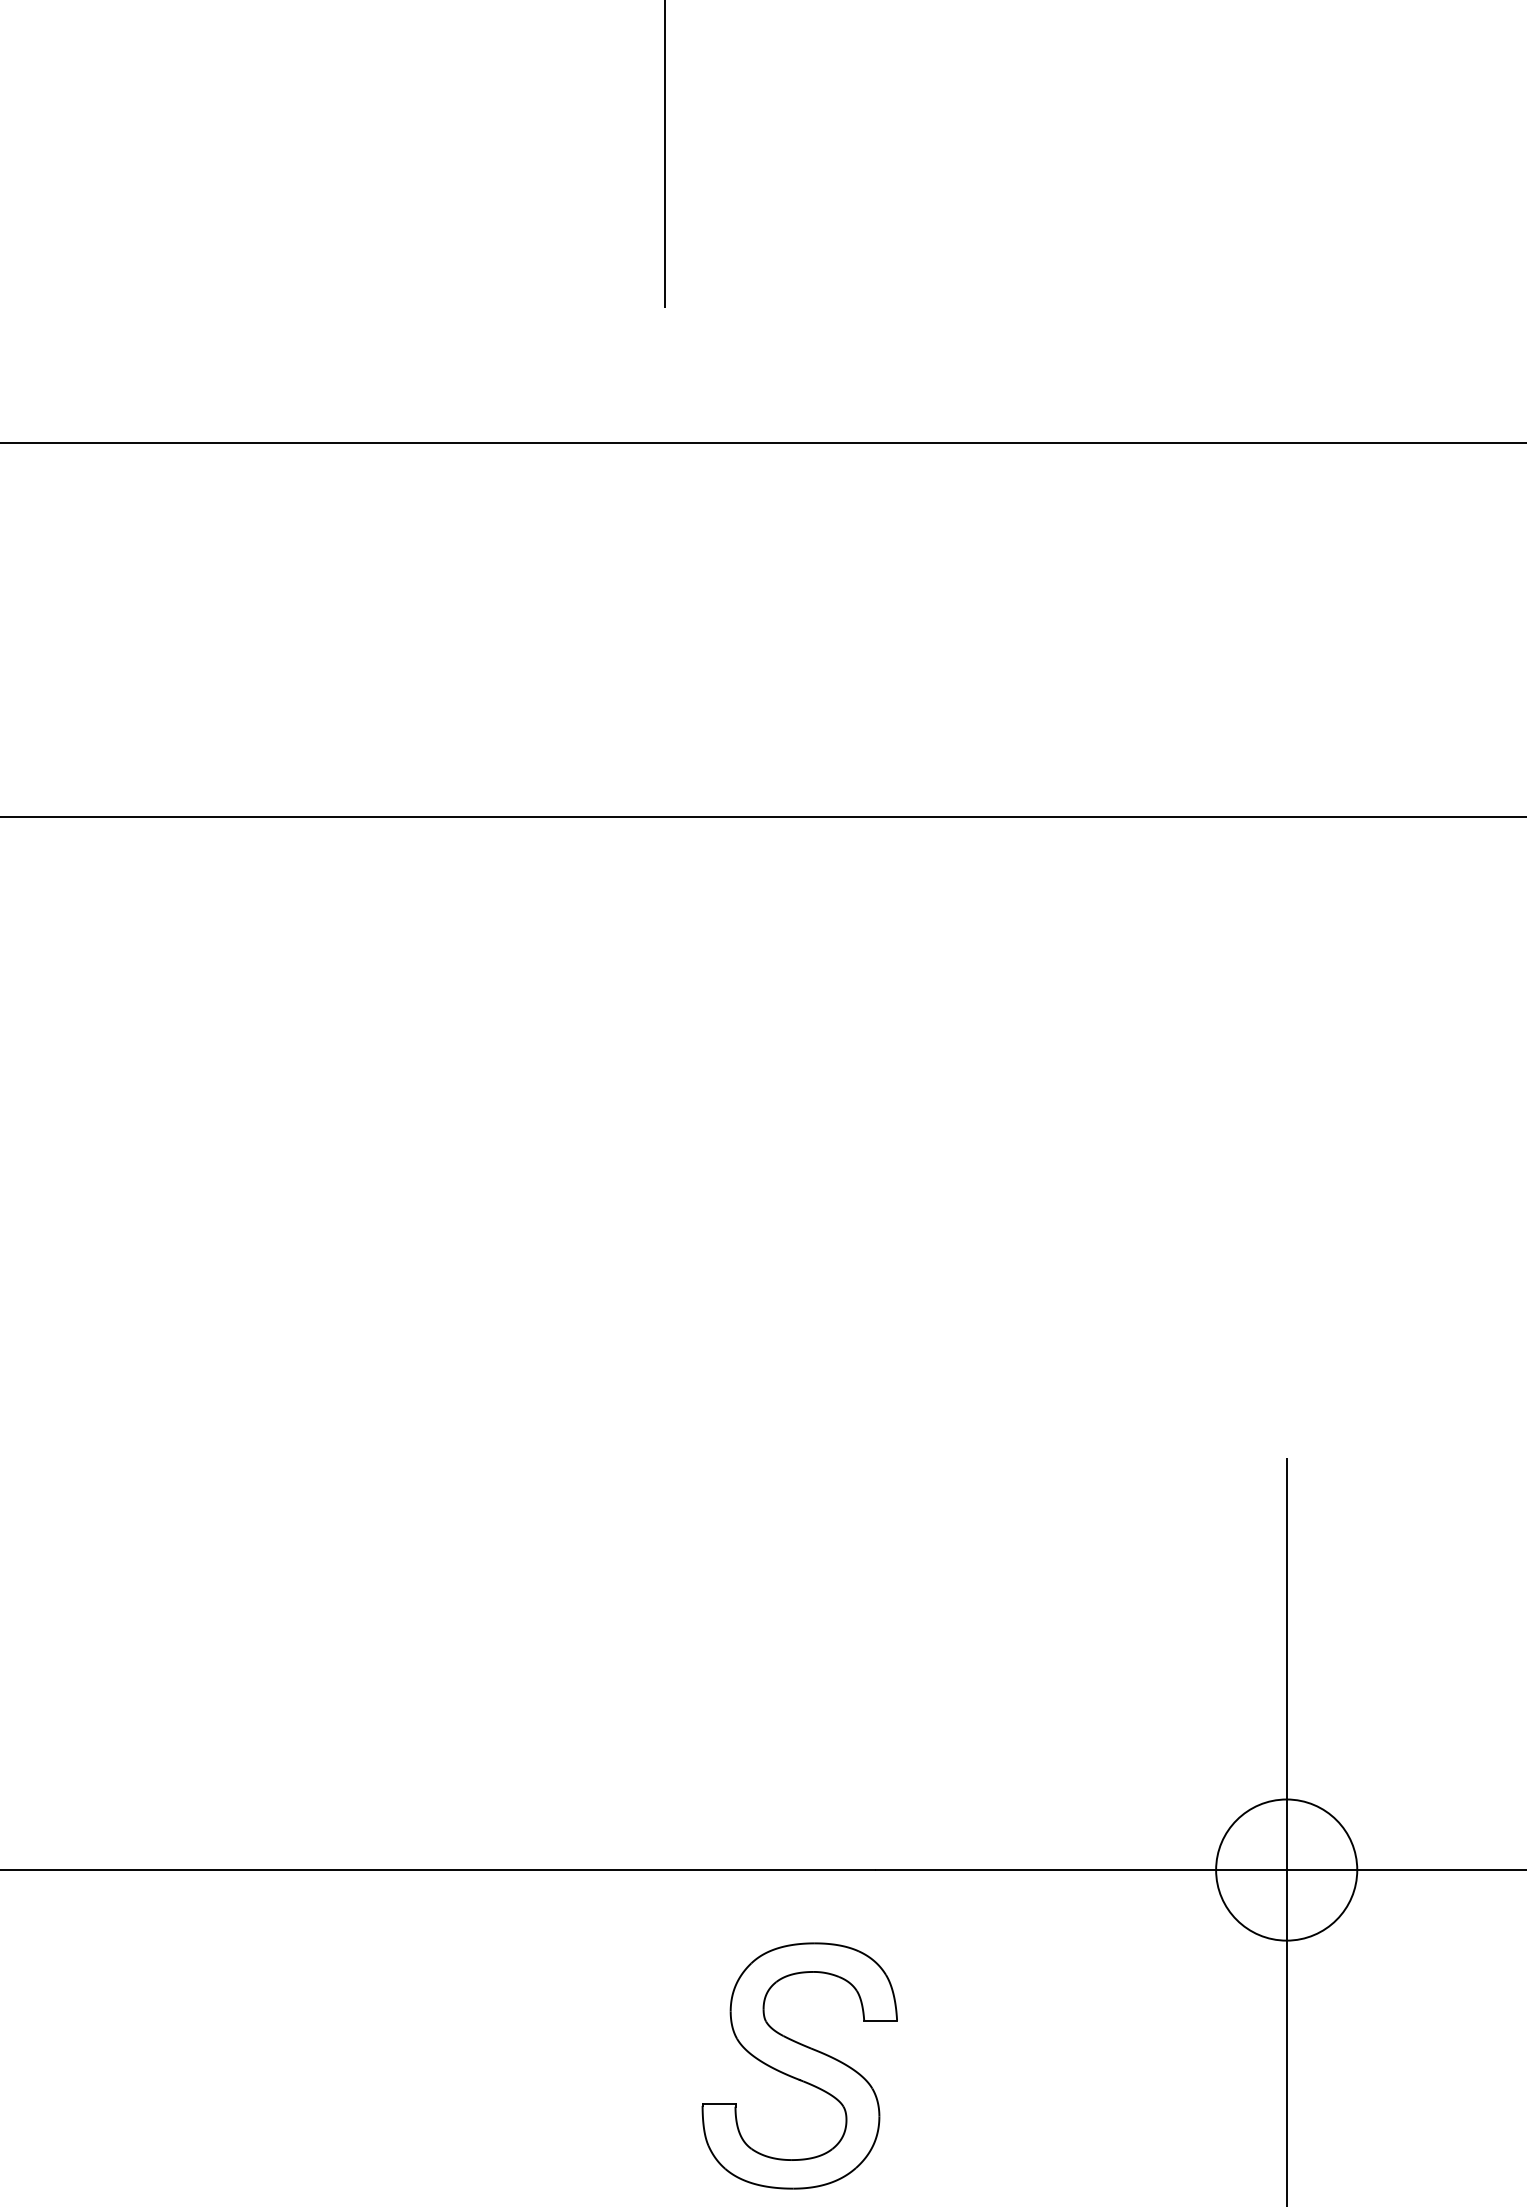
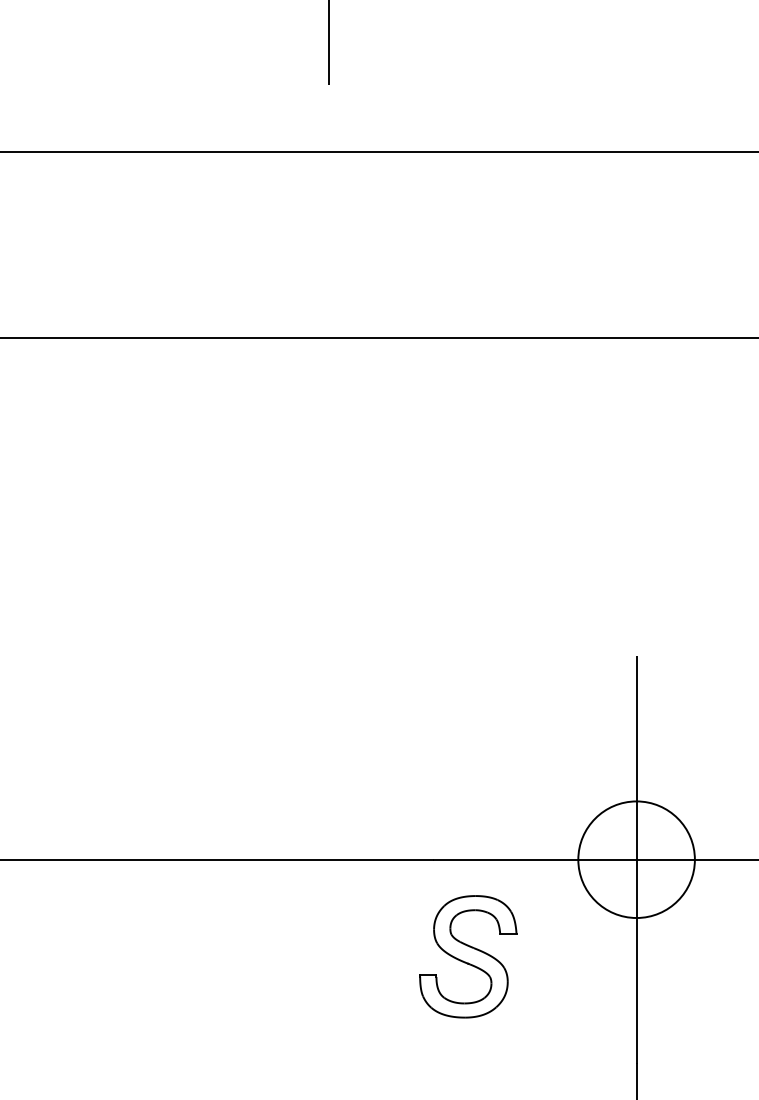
circle: (1286, 1869) -> (636, 859), size x1.67
part: (800, 2065) -> (468, 956), moved

